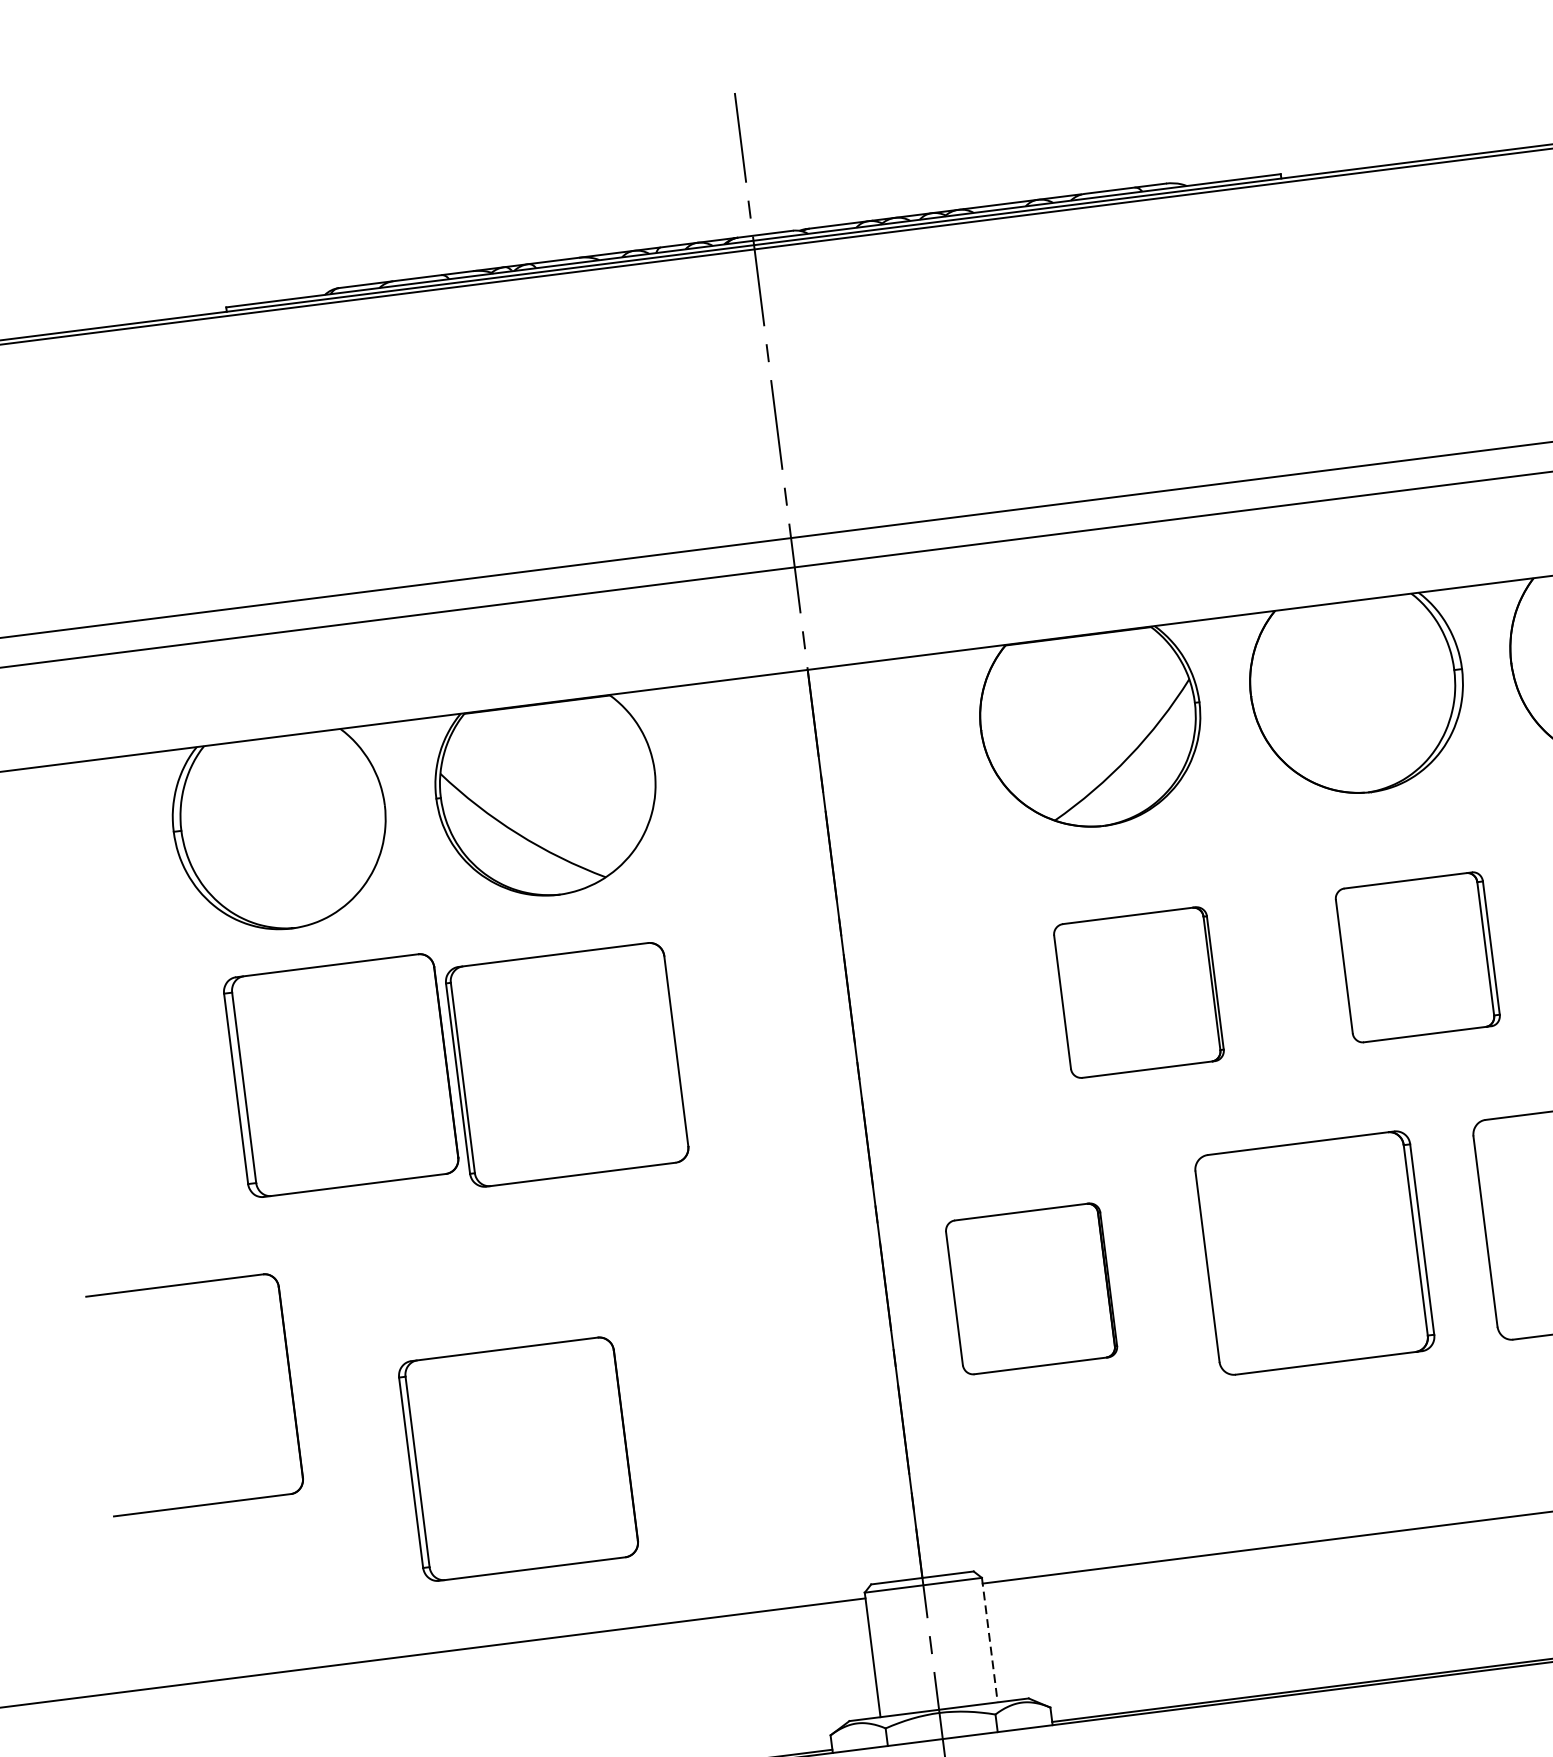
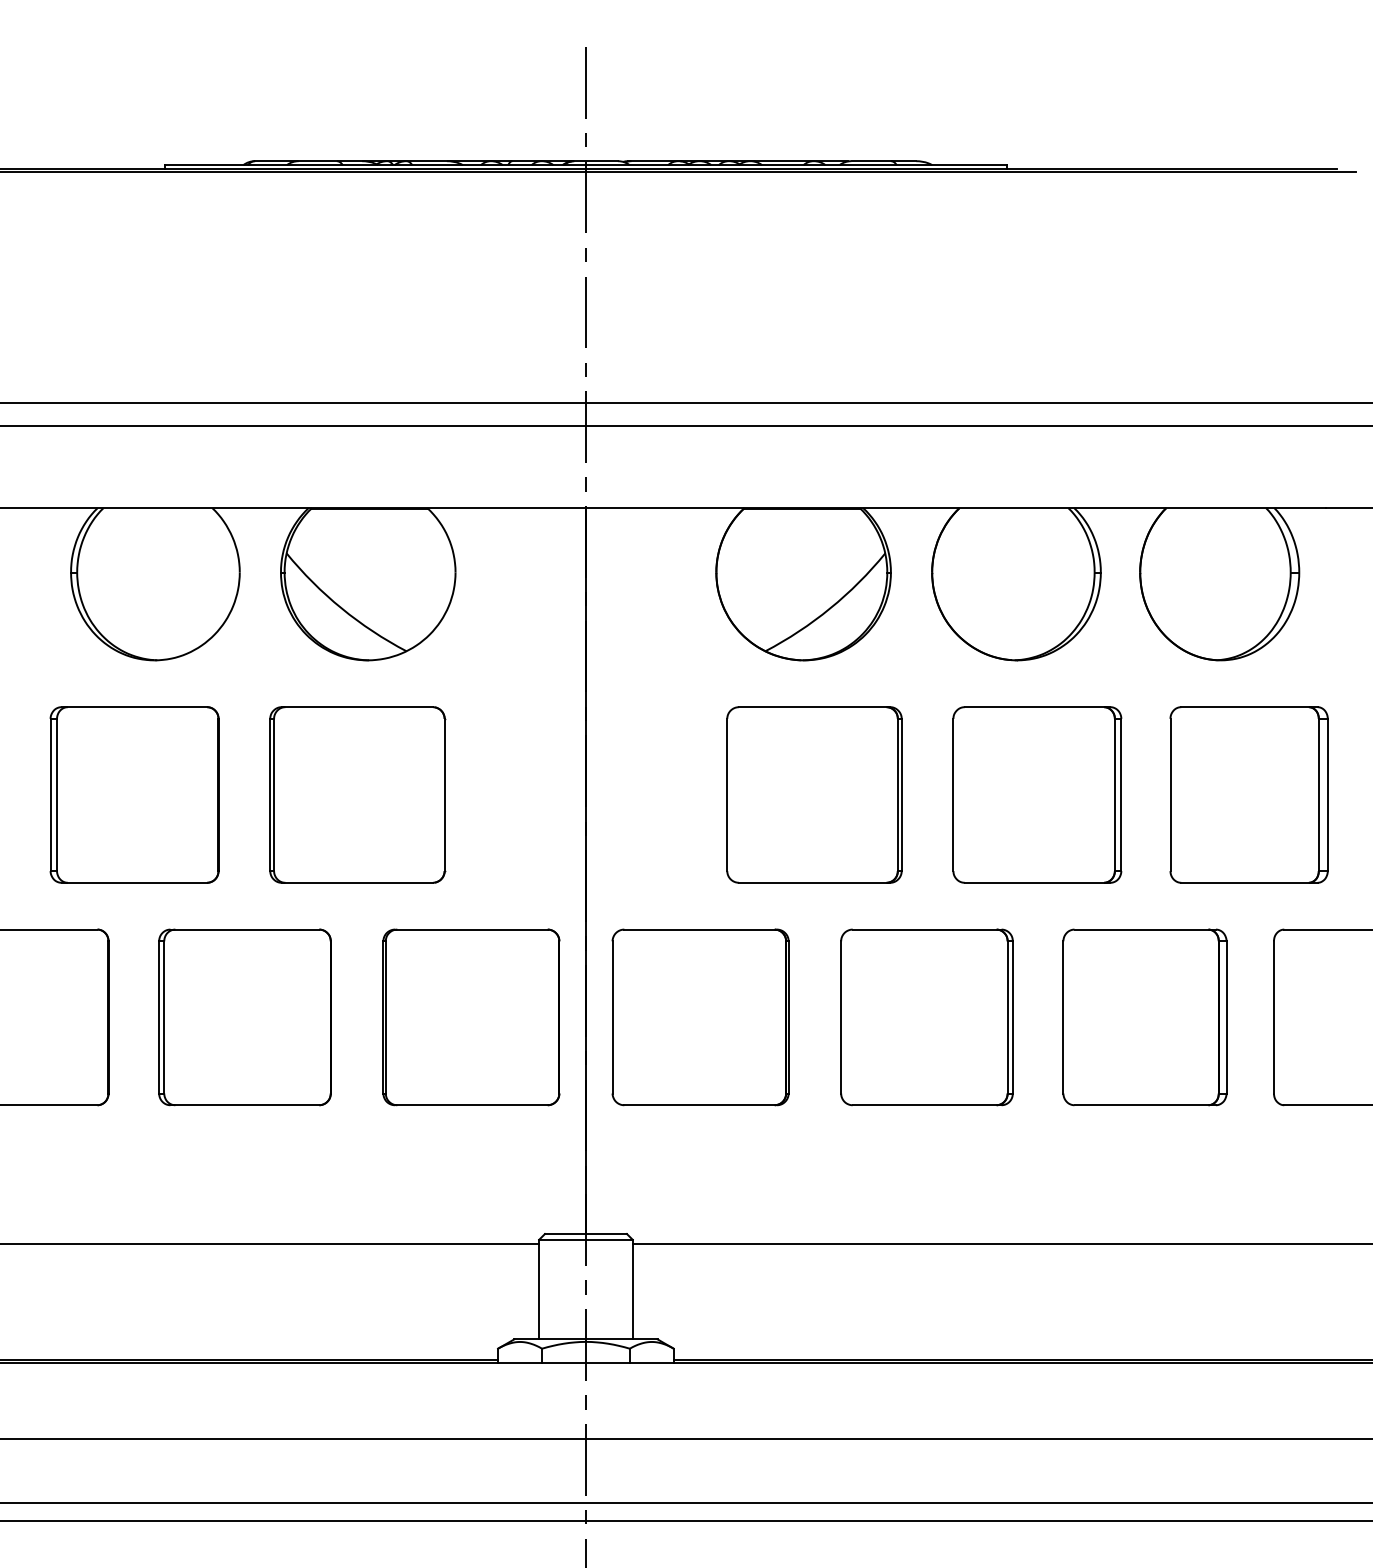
part: (1417, 956) -> (1037, 794), size x1.43
part: (1138, 992) -> (814, 794), size x1.43
part: (341, 1075) -> (134, 794), moved
part: (1031, 1289) -> (700, 1017), size x1.43
part: (745, 1325) -> (471, 1017), added
part: (517, 1459) -> (244, 1017), moved
line: (989, 1640) -> (632, 1289), dashed -> solid

